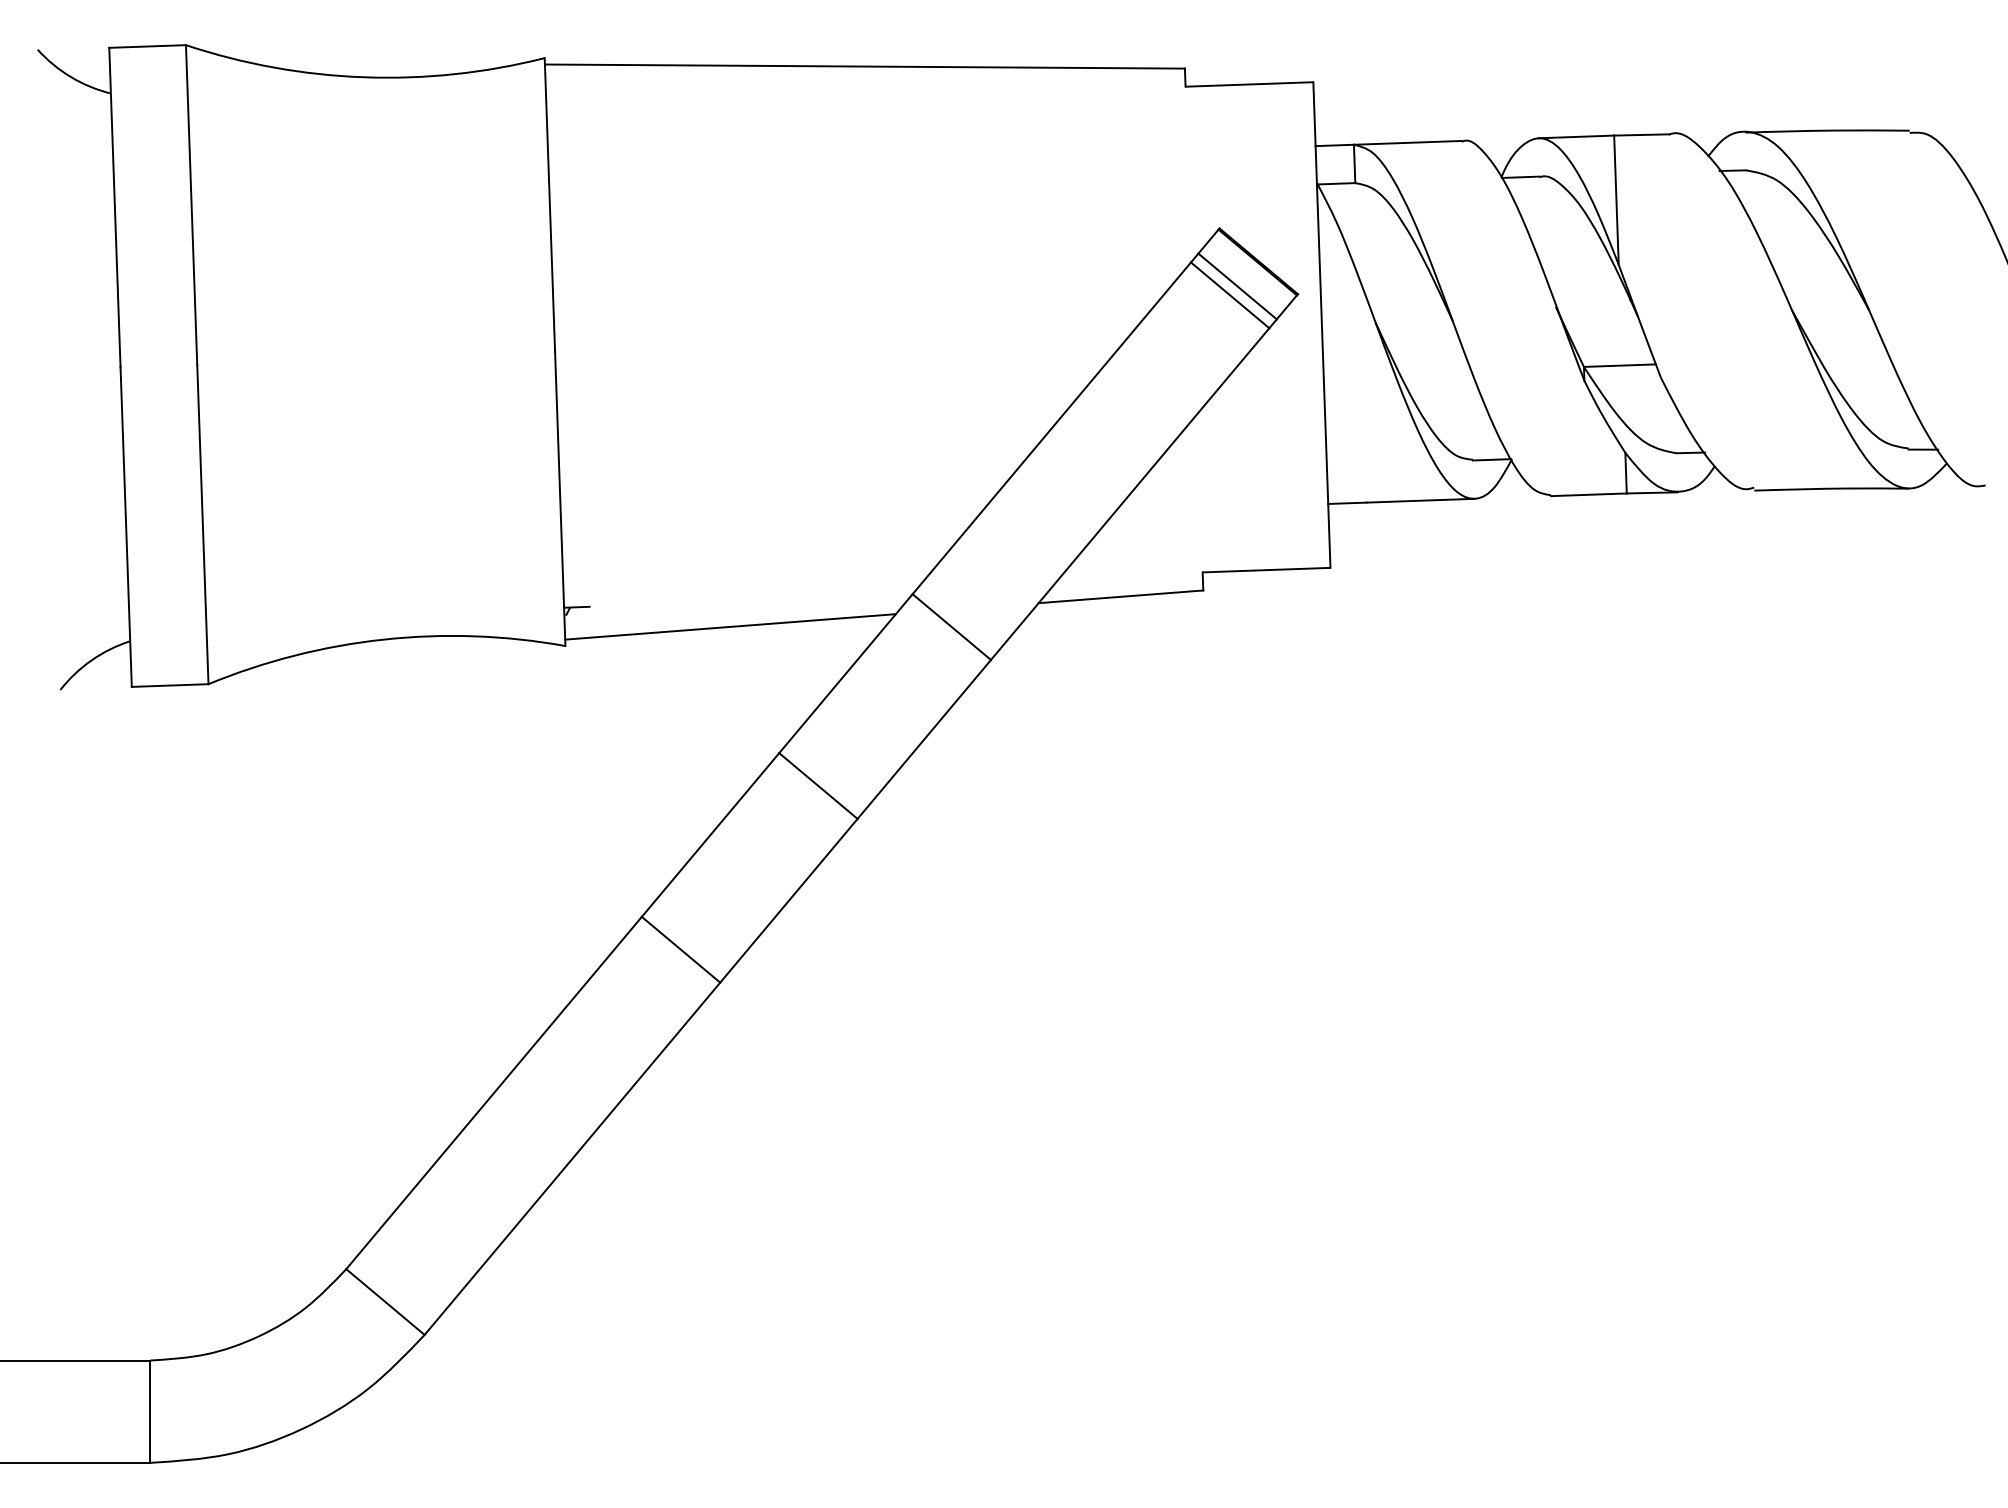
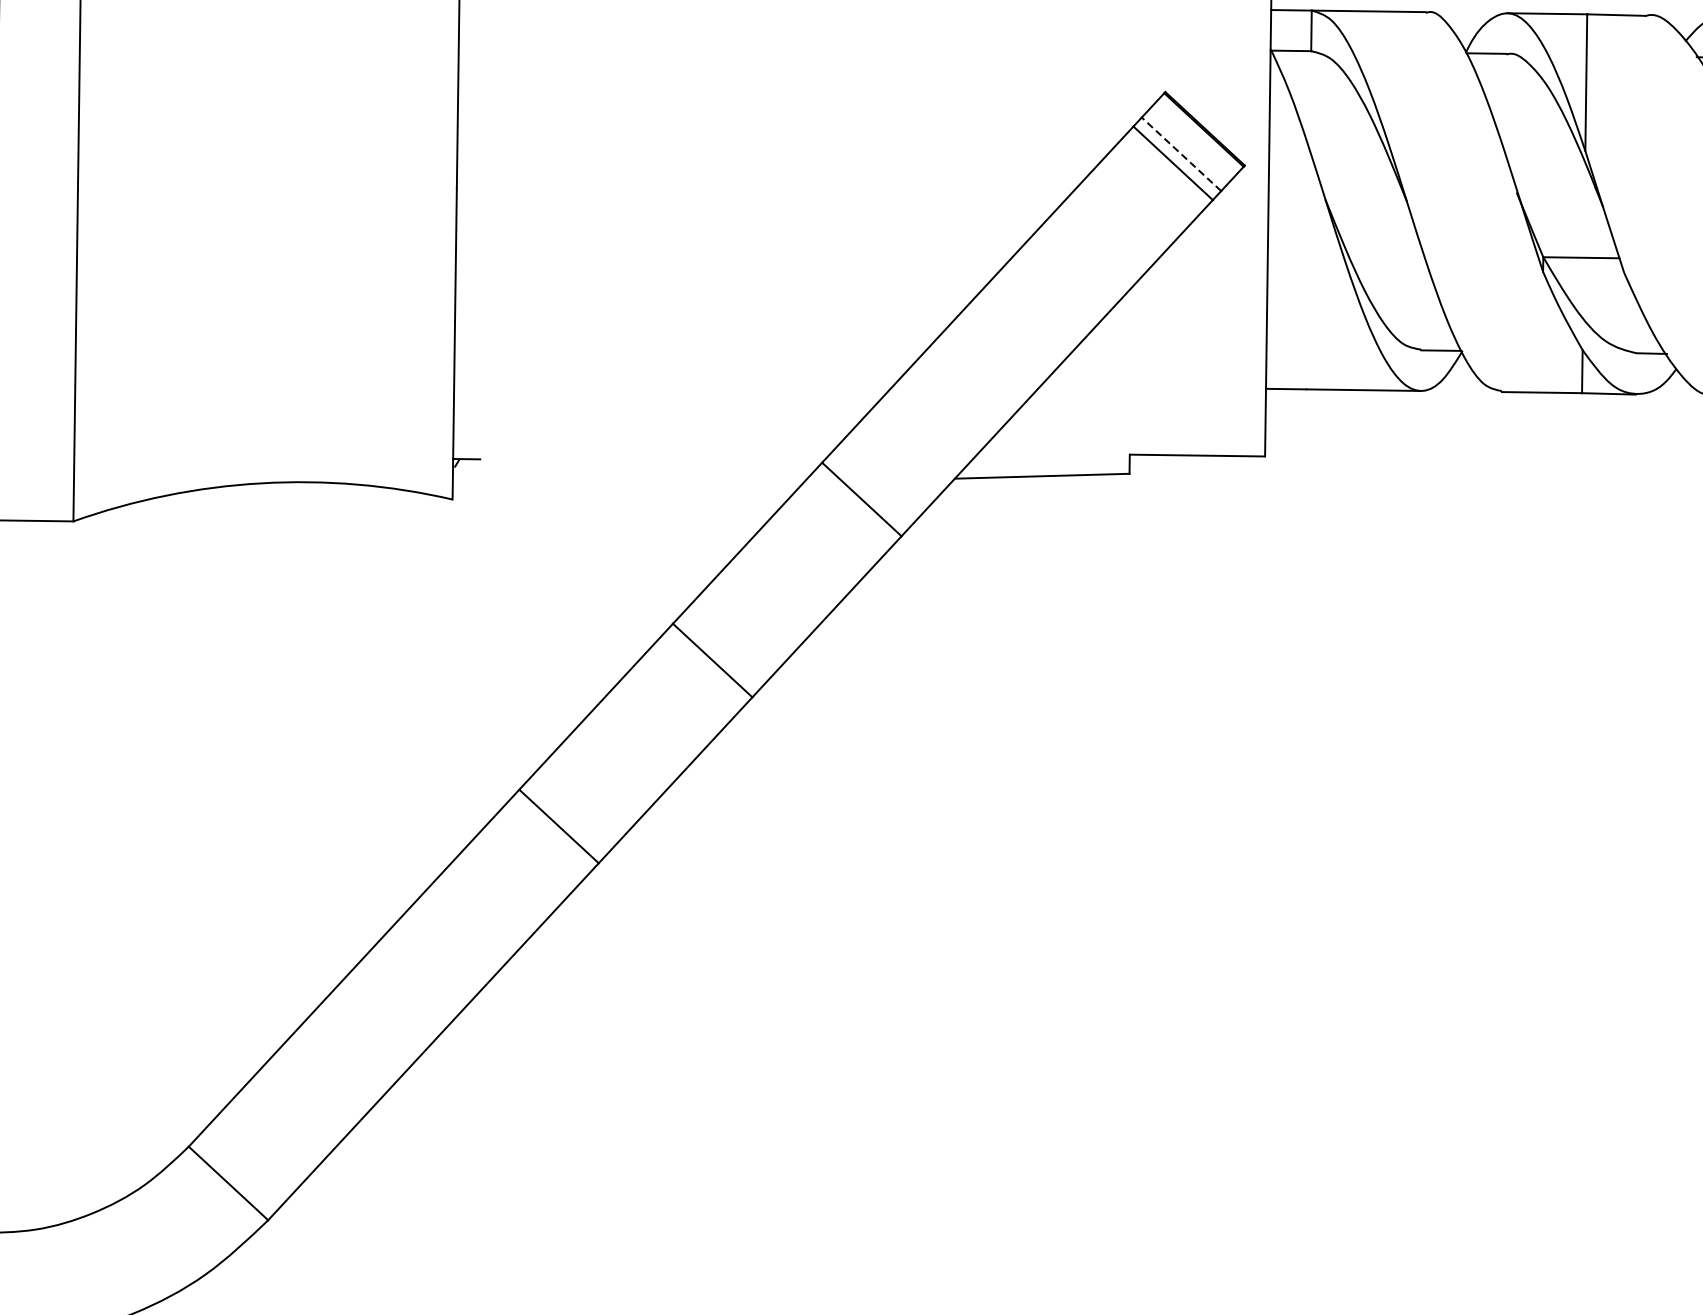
line: (1237, 286) -> (1181, 154), solid -> dashed
line: (730, 626) -> (628, 487), removed

